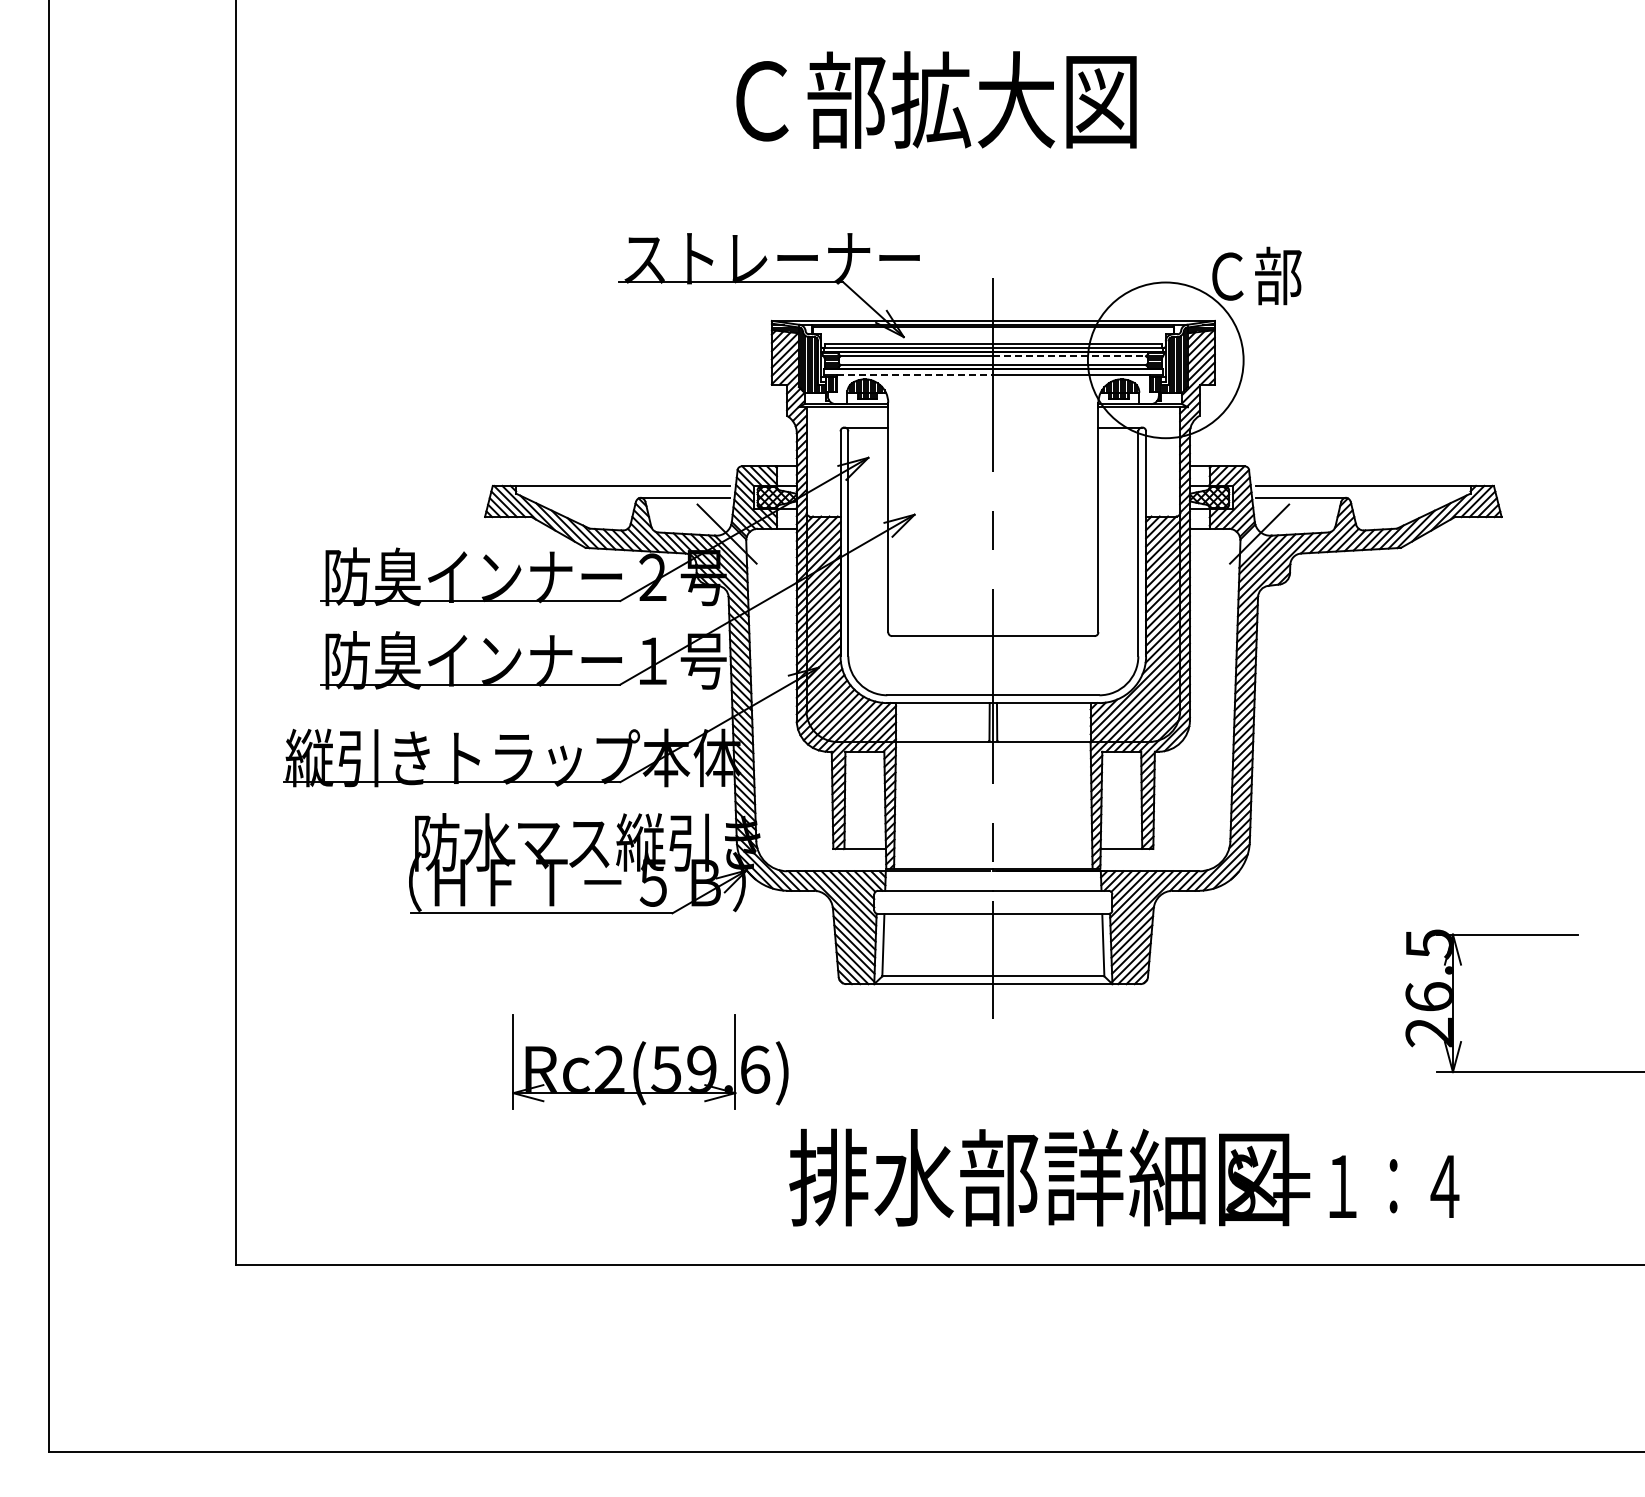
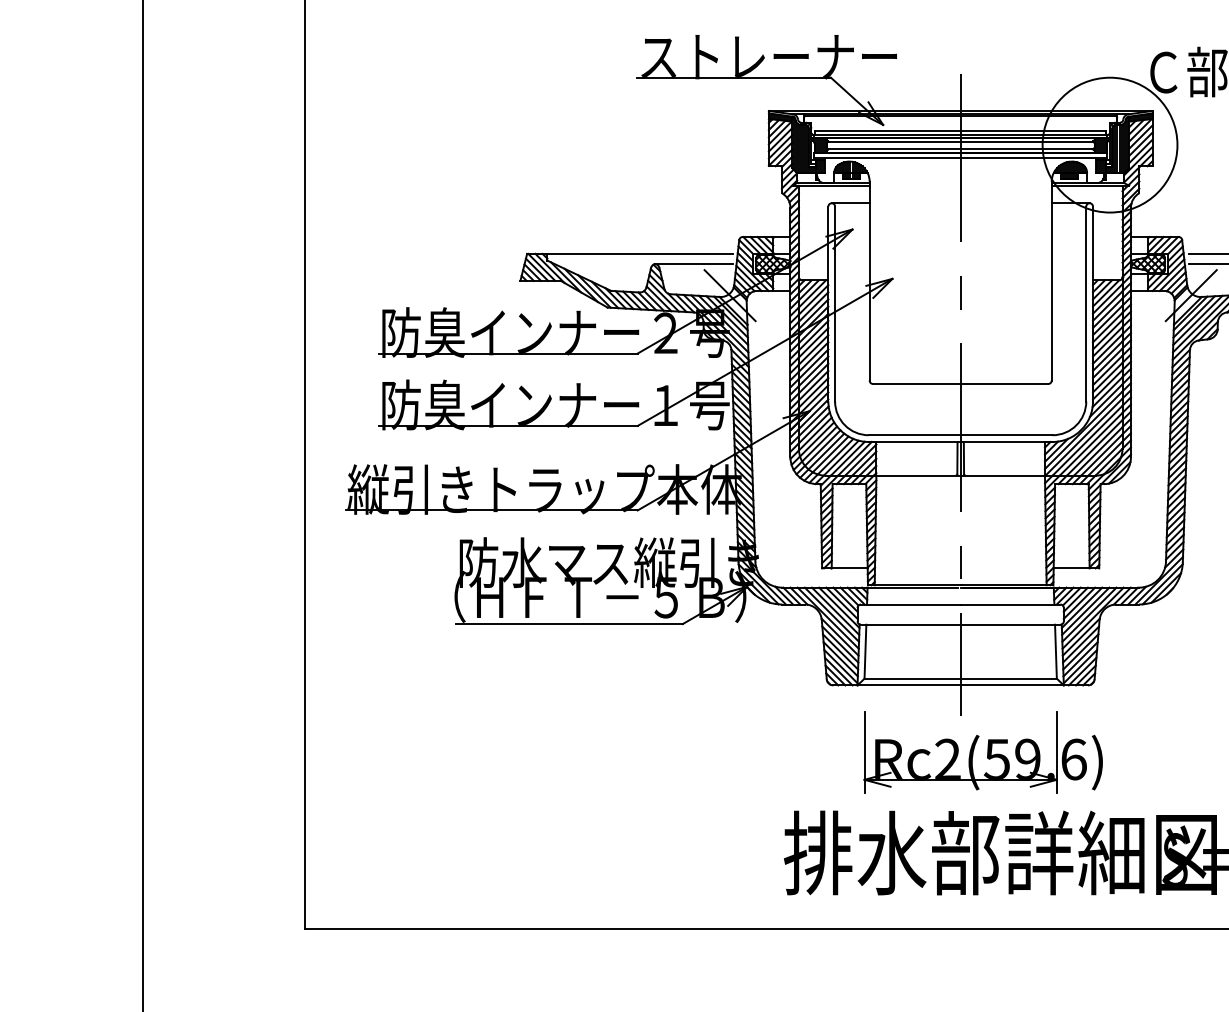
line: (1070, 356) -> (1027, 141), dashed -> solid
line: (915, 375) -> (893, 158), dashed -> solid
part: (650, 1061) -> (983, 752), moved

